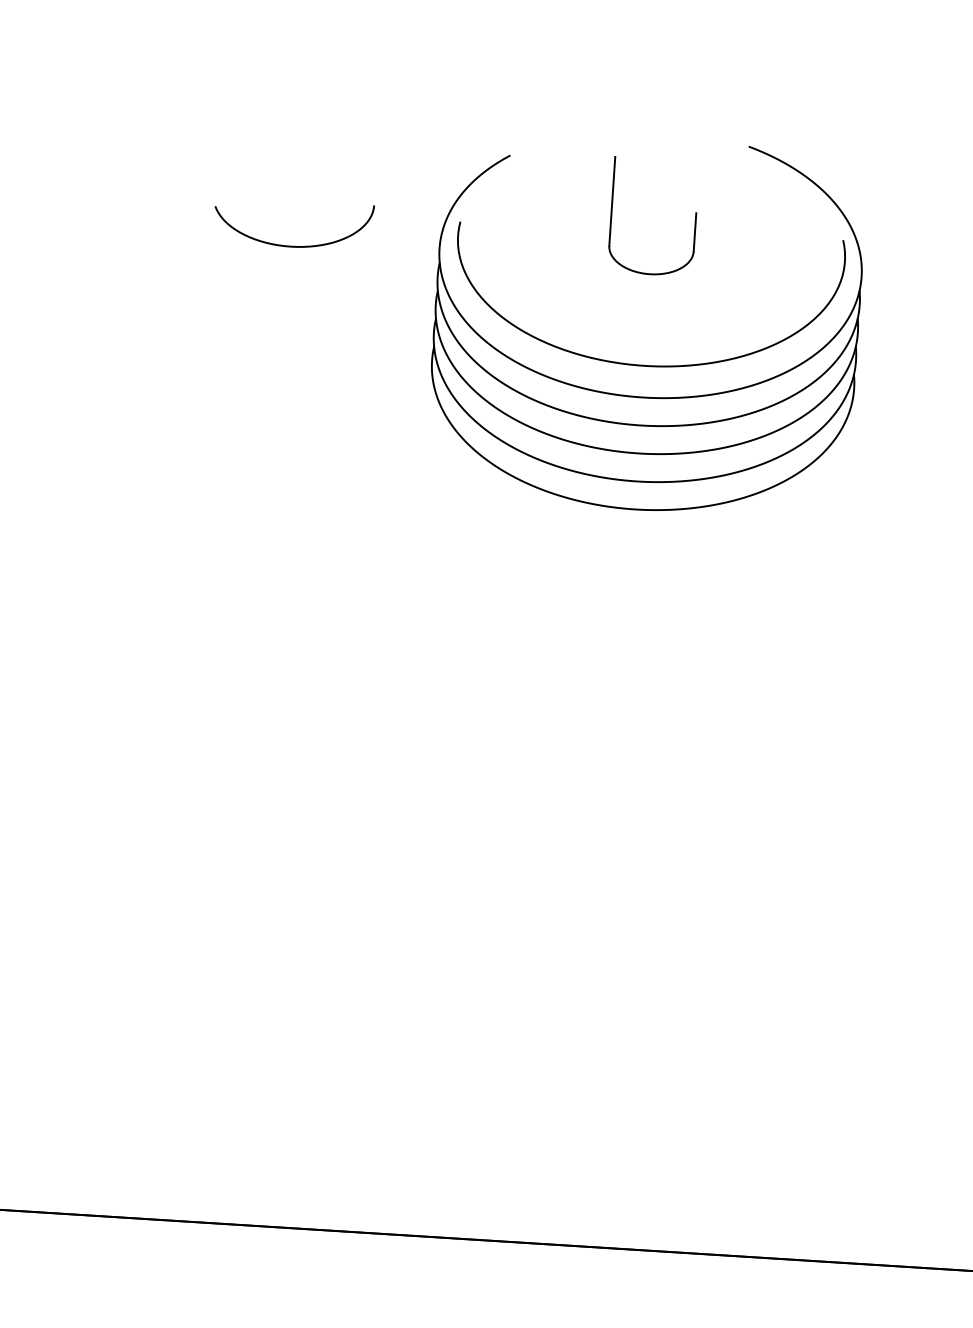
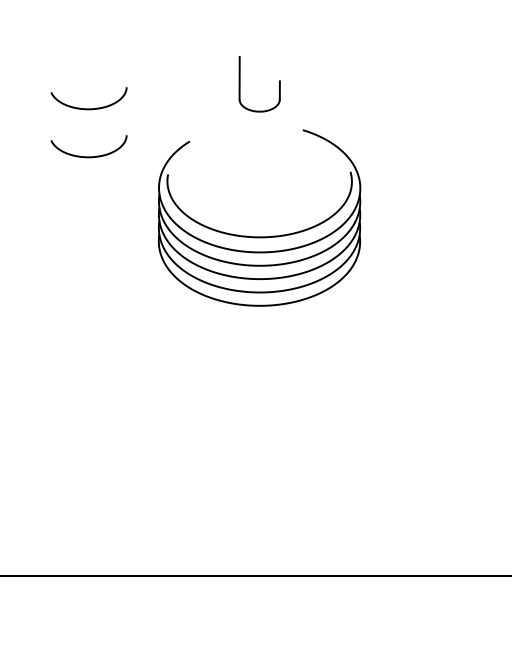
part: (284, 345) -> (88, 156), added
part: (643, 363) -> (259, 236), moved

